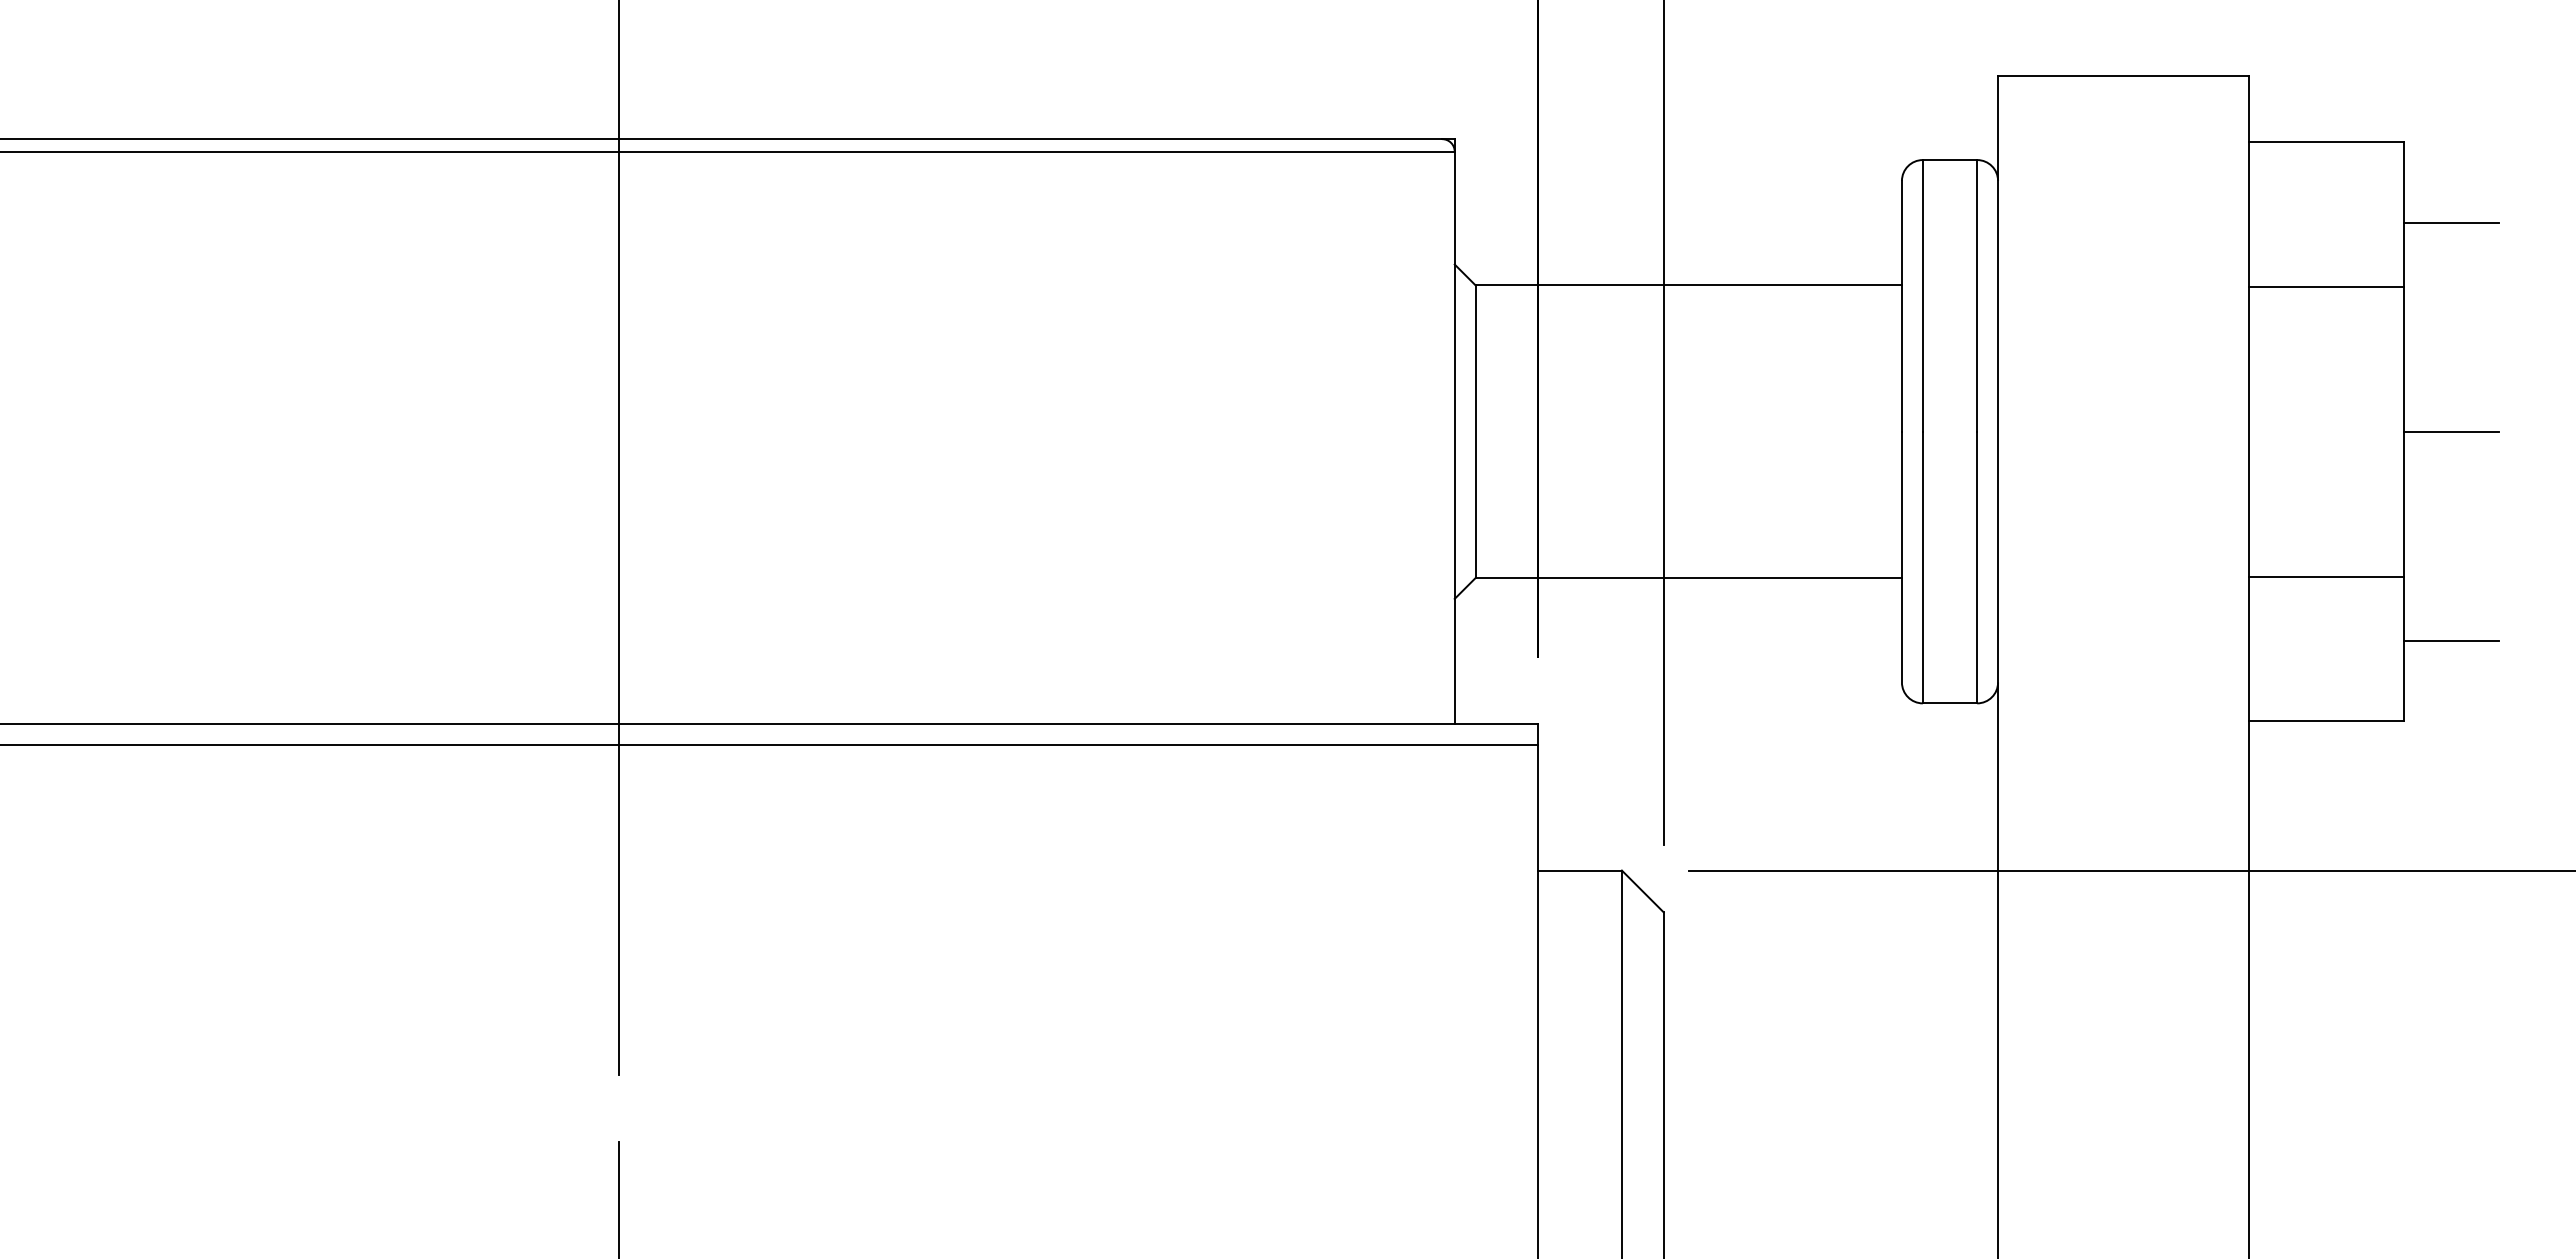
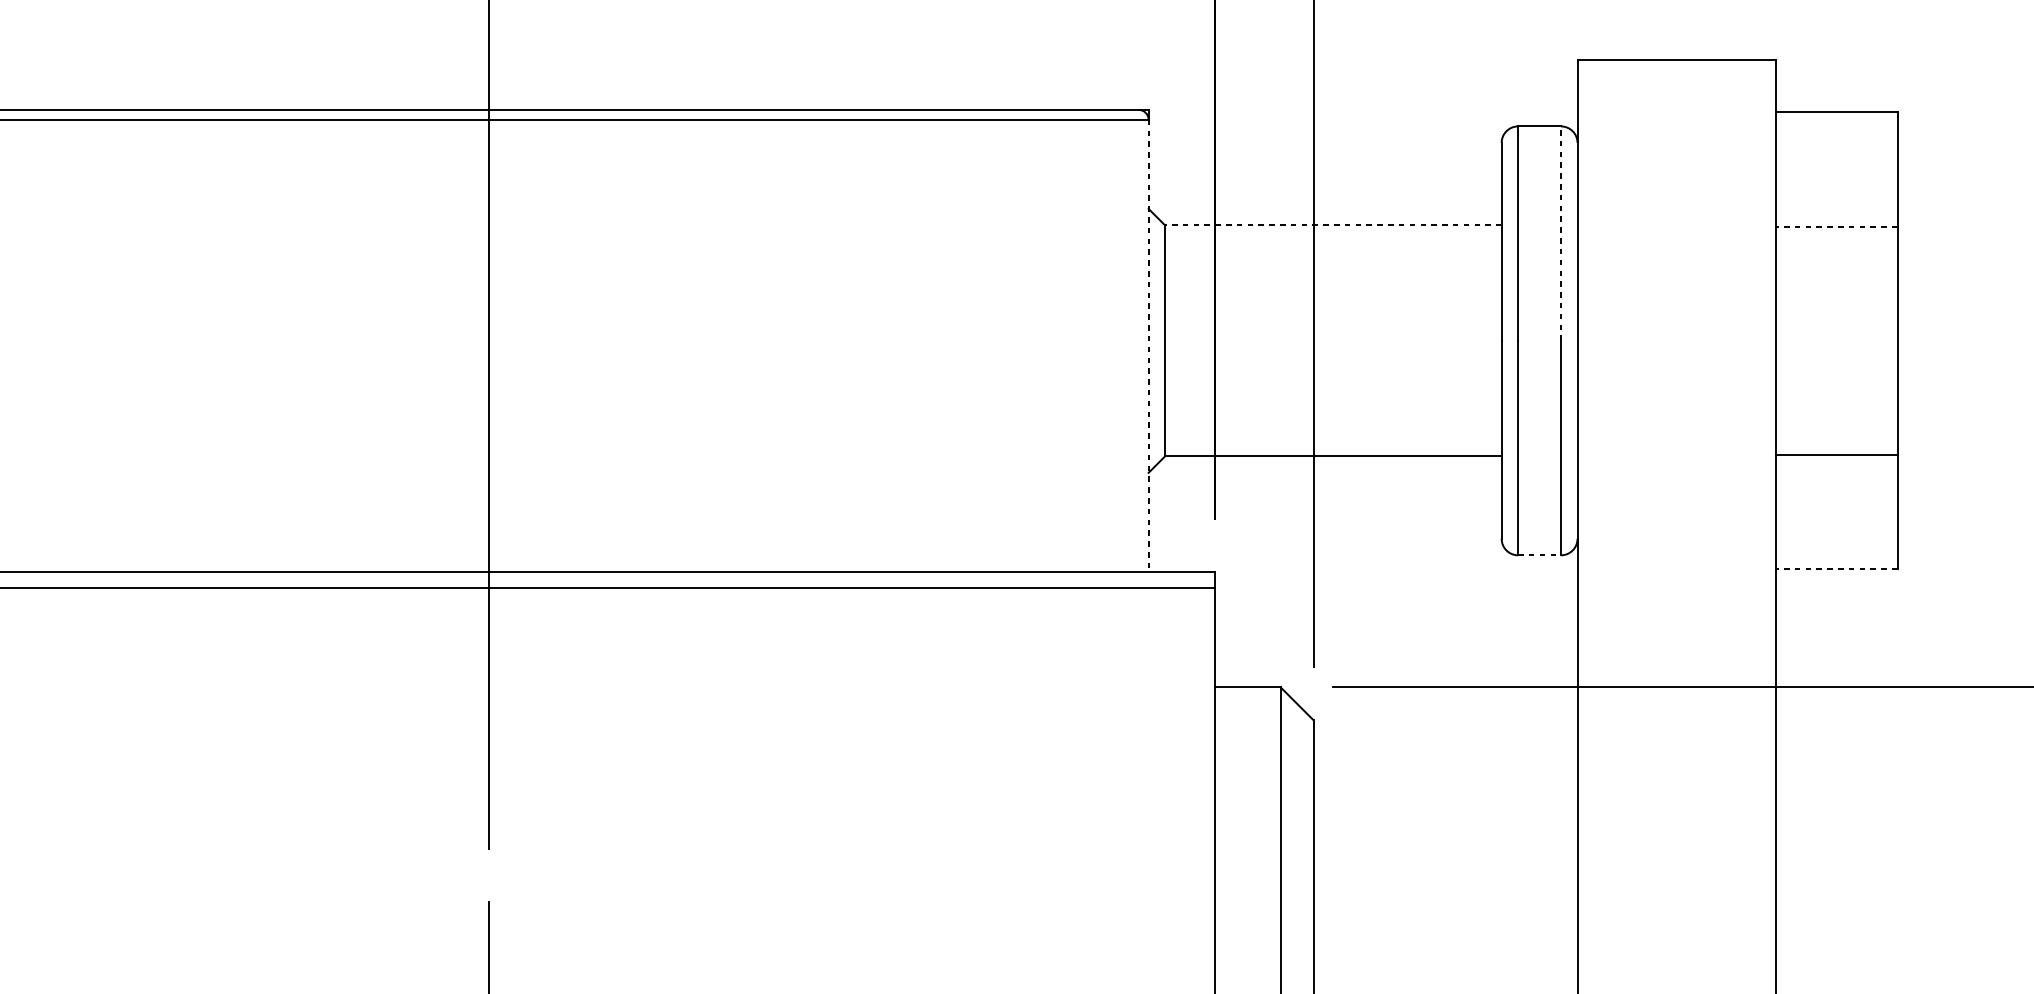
line: (2450, 222) -> (1934, 175), removed
line: (1688, 285) -> (1333, 225), solid -> dashed
line: (2325, 286) -> (1836, 226), solid -> dashed
line: (1977, 295) -> (1561, 233), solid -> dashed
line: (2450, 431) -> (1934, 340), removed
line: (1454, 438) -> (1148, 346), solid -> dashed
line: (2450, 640) -> (1934, 505), removed
line: (1950, 703) -> (1539, 555), solid -> dashed
line: (2325, 721) -> (1836, 569), solid -> dashed

